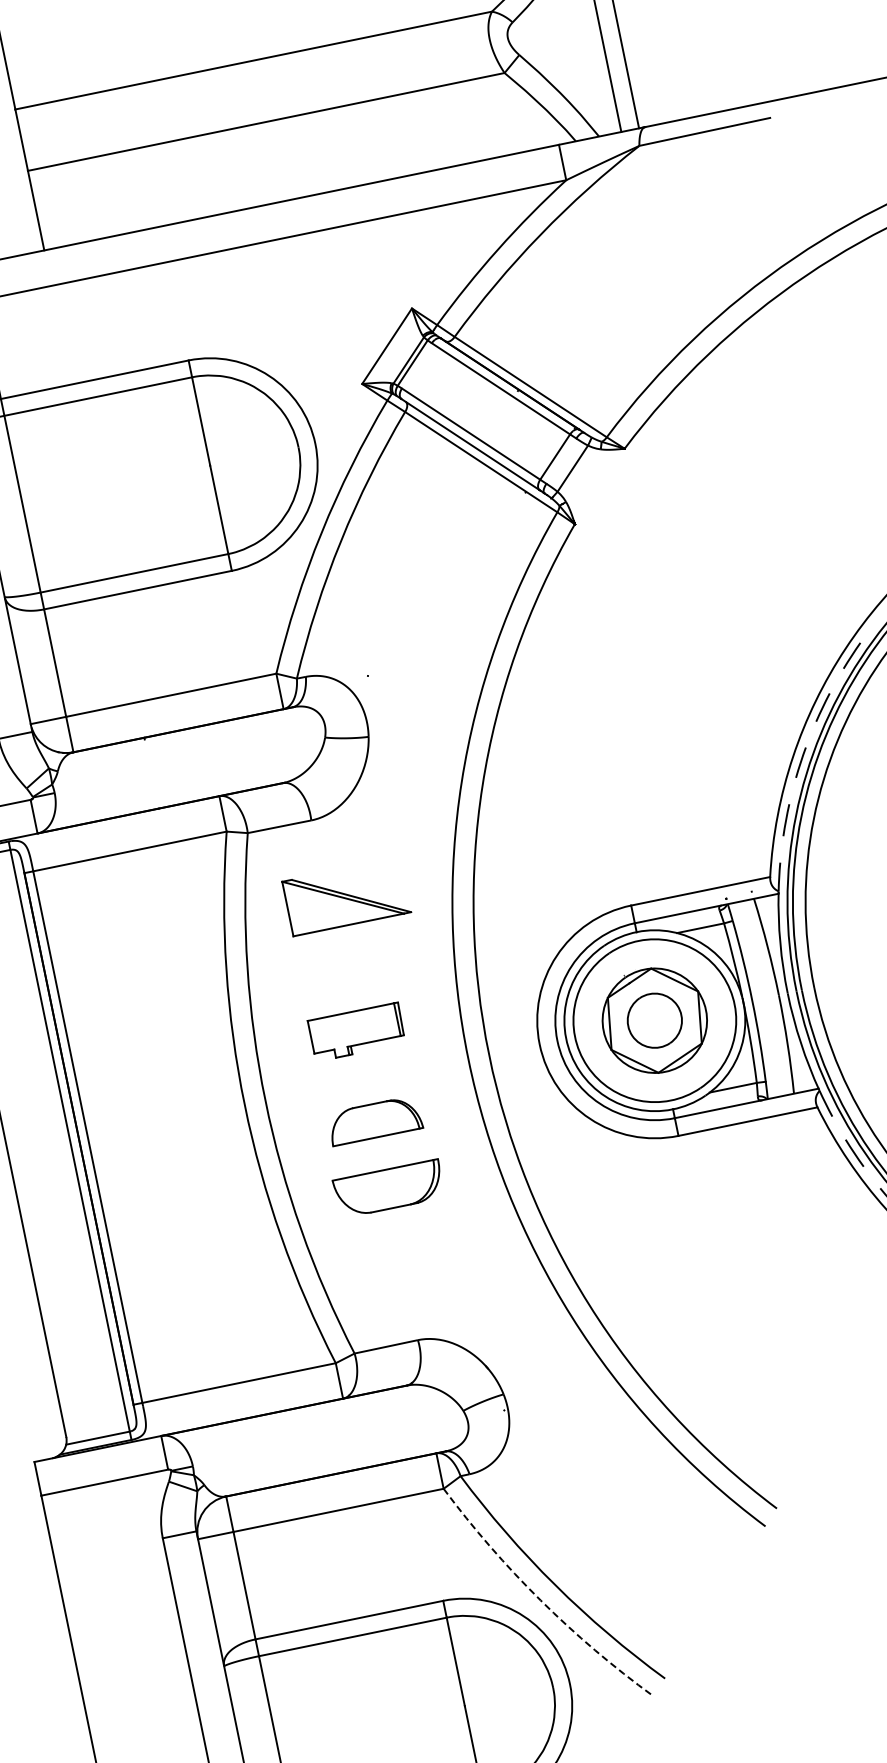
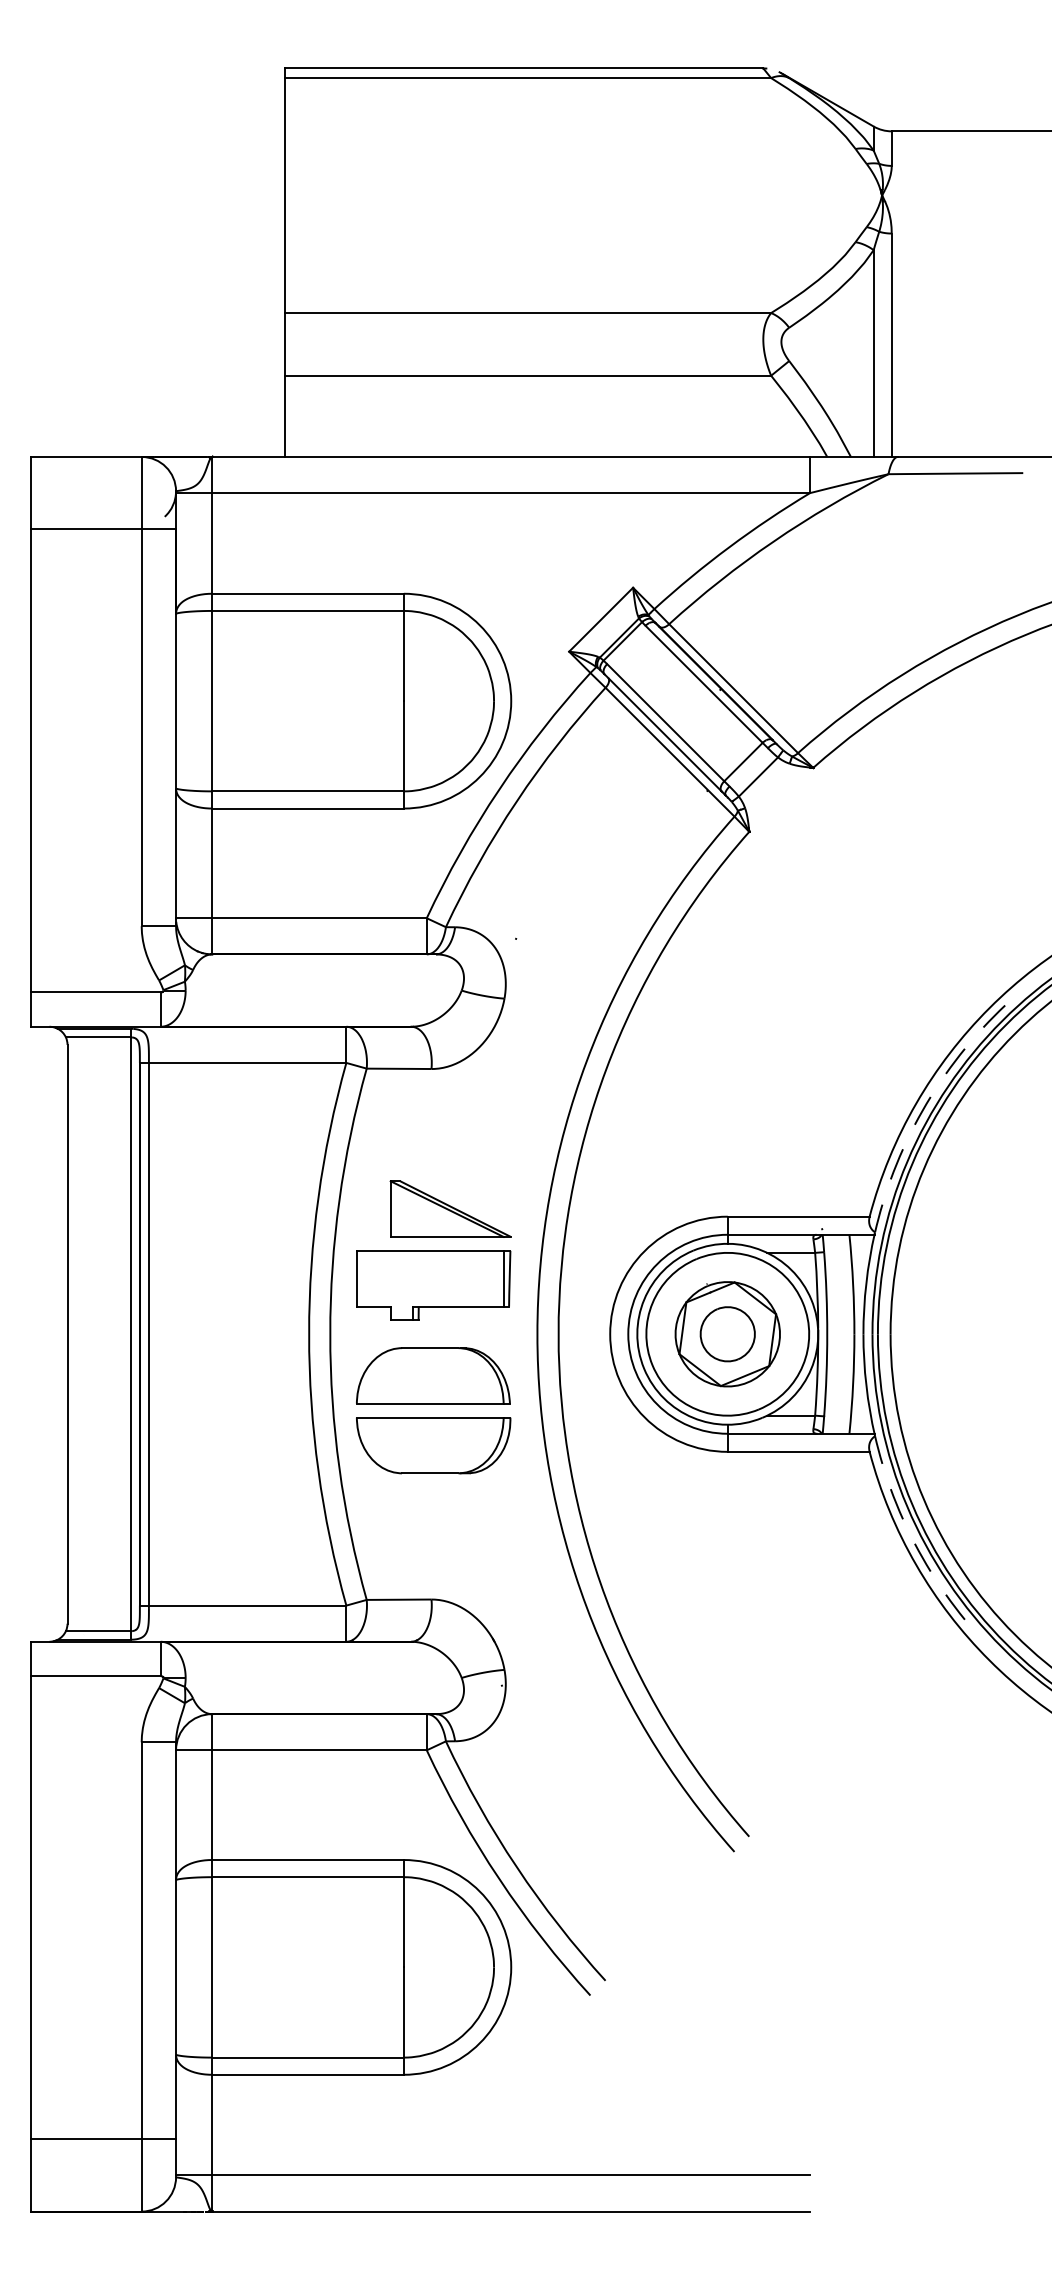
part: (346, 896) -> (450, 1208), moved
part: (356, 1032) -> (433, 1285), size x1.67
part: (374, 1120) -> (433, 1375), size x1.67
part: (388, 1188) -> (433, 1445), size x1.43
arc: (540, 1600) -> (499, 1879), dashed -> solid

